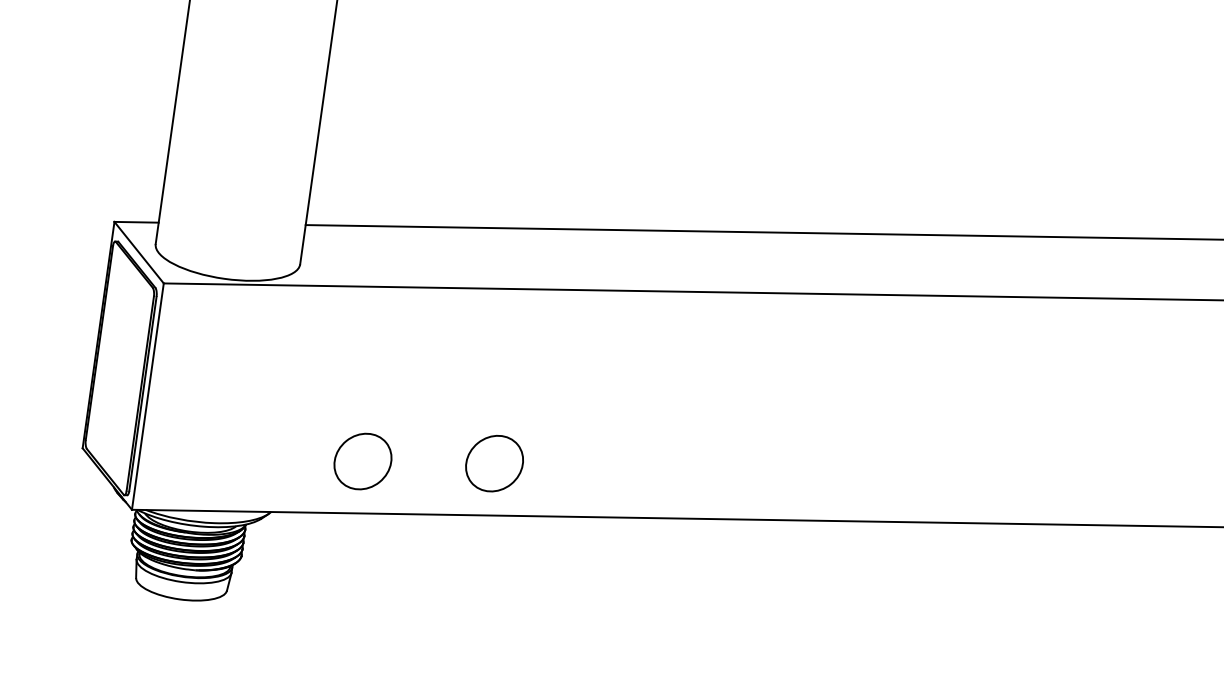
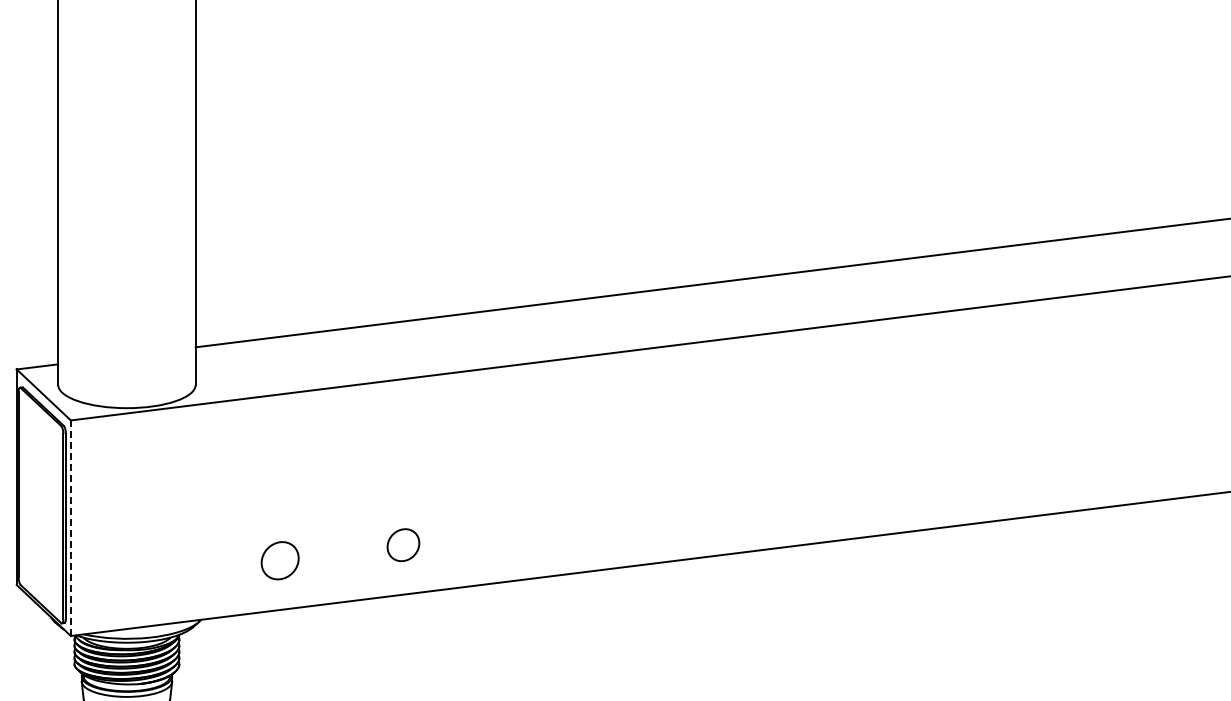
line: (147, 396) -> (70, 528), solid -> dashed
part: (362, 461) -> (279, 560), size x0.7
part: (494, 462) -> (403, 544), size x0.6

